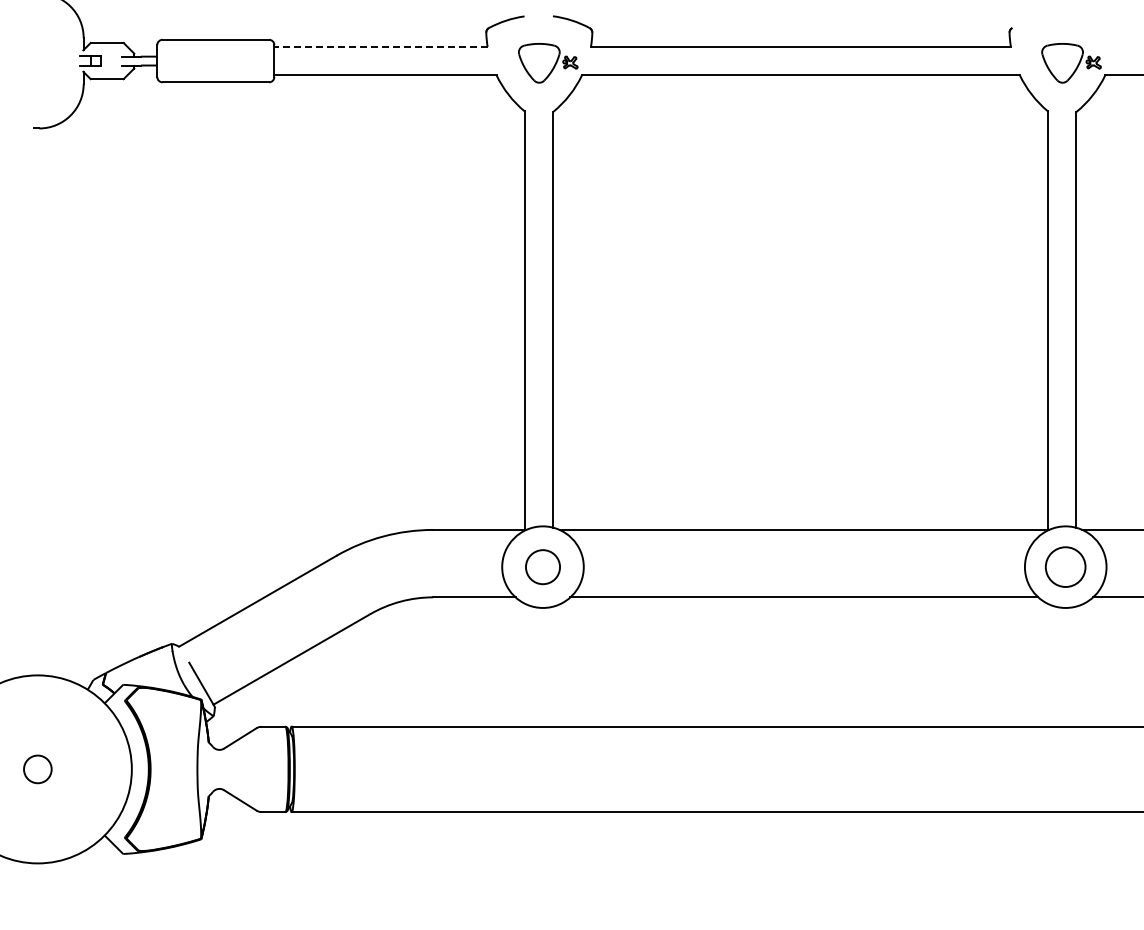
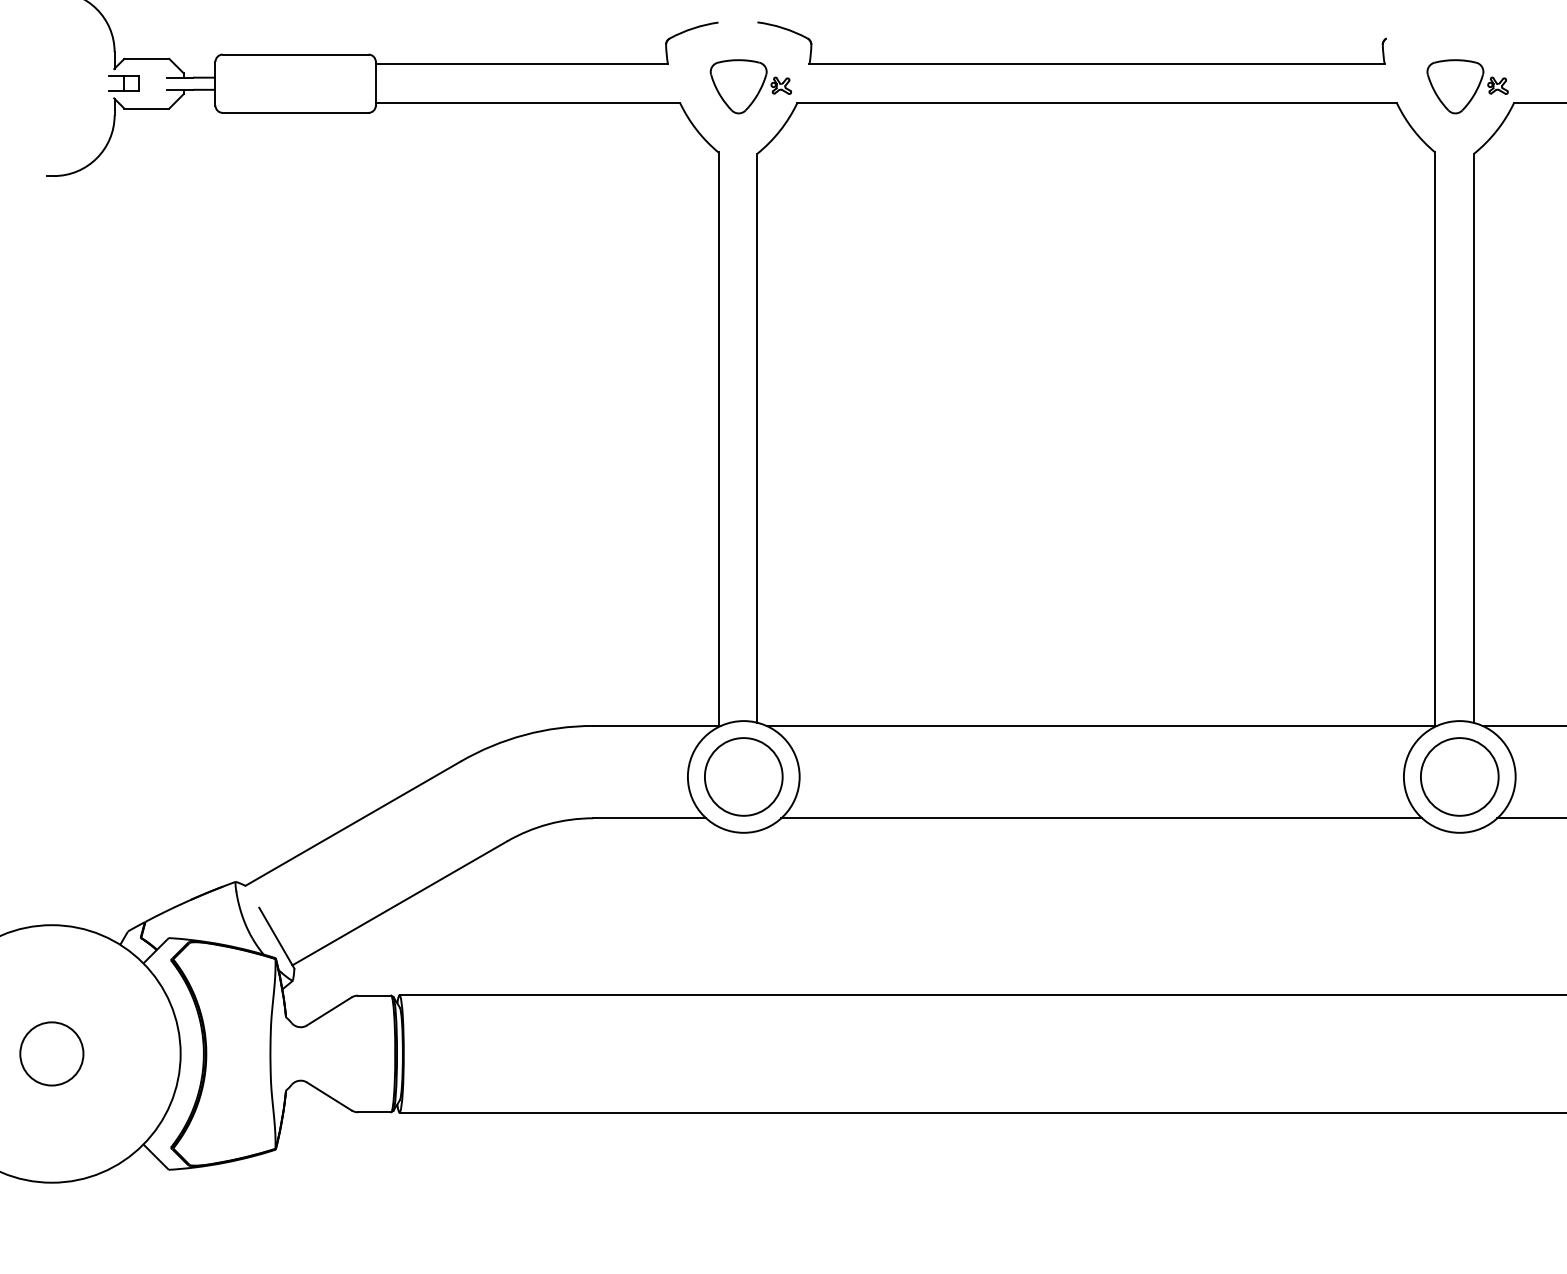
line: (381, 46) -> (522, 63), dashed -> solid
circle: (542, 566) -> (743, 776), size x1.67
circle: (1065, 566) -> (1459, 776), size x1.43
circle: (37, 769) -> (51, 1054), size x1.67

